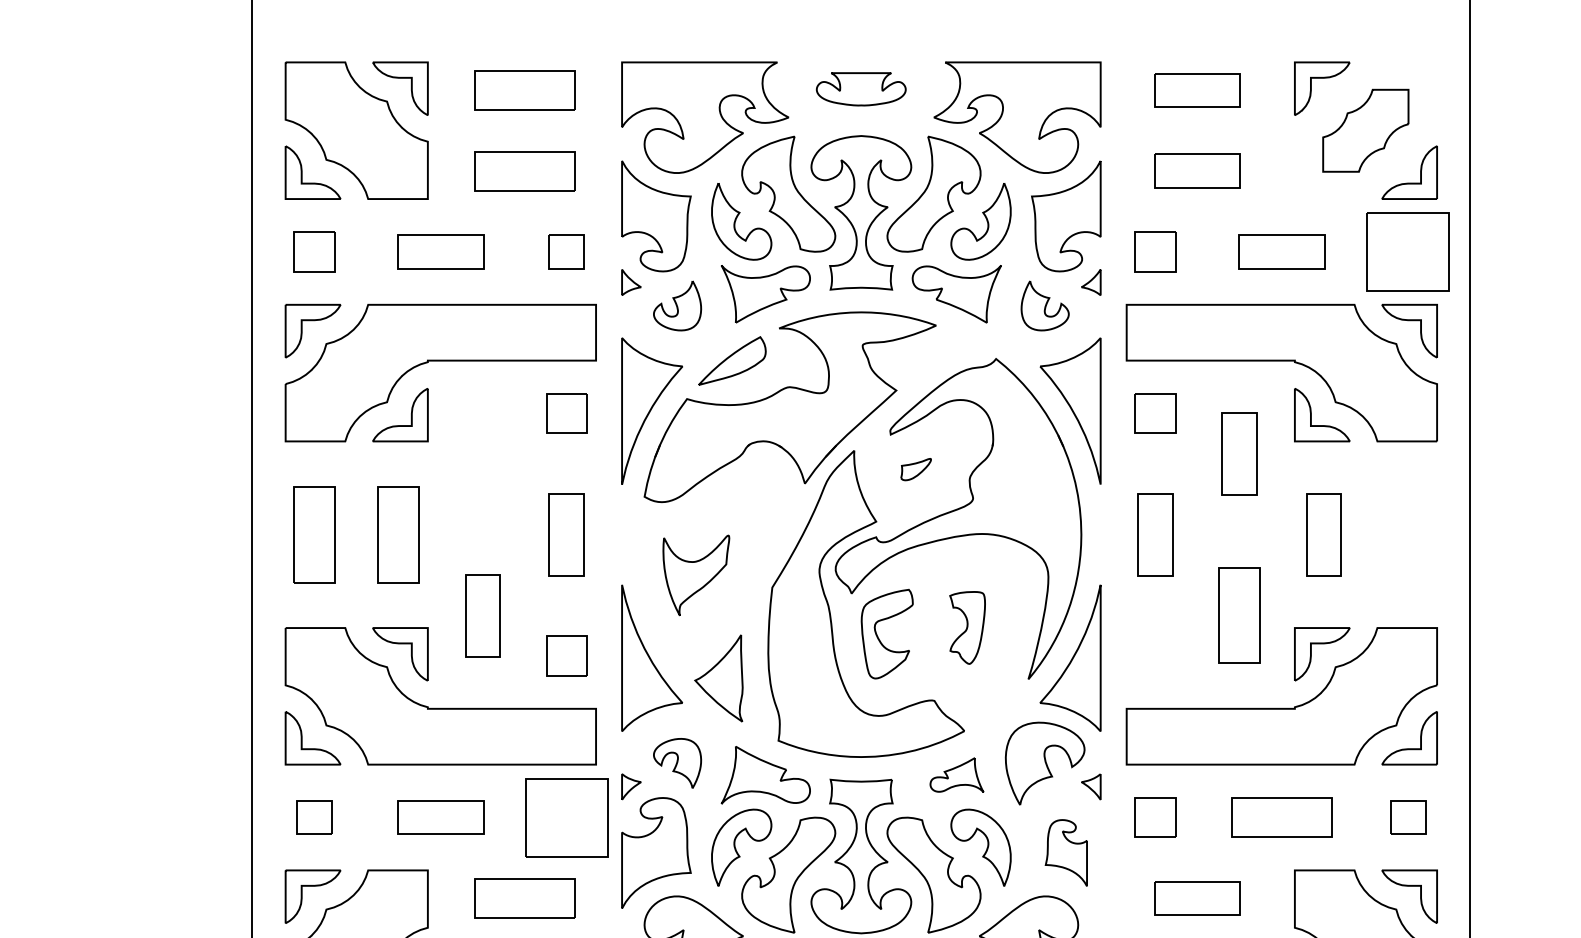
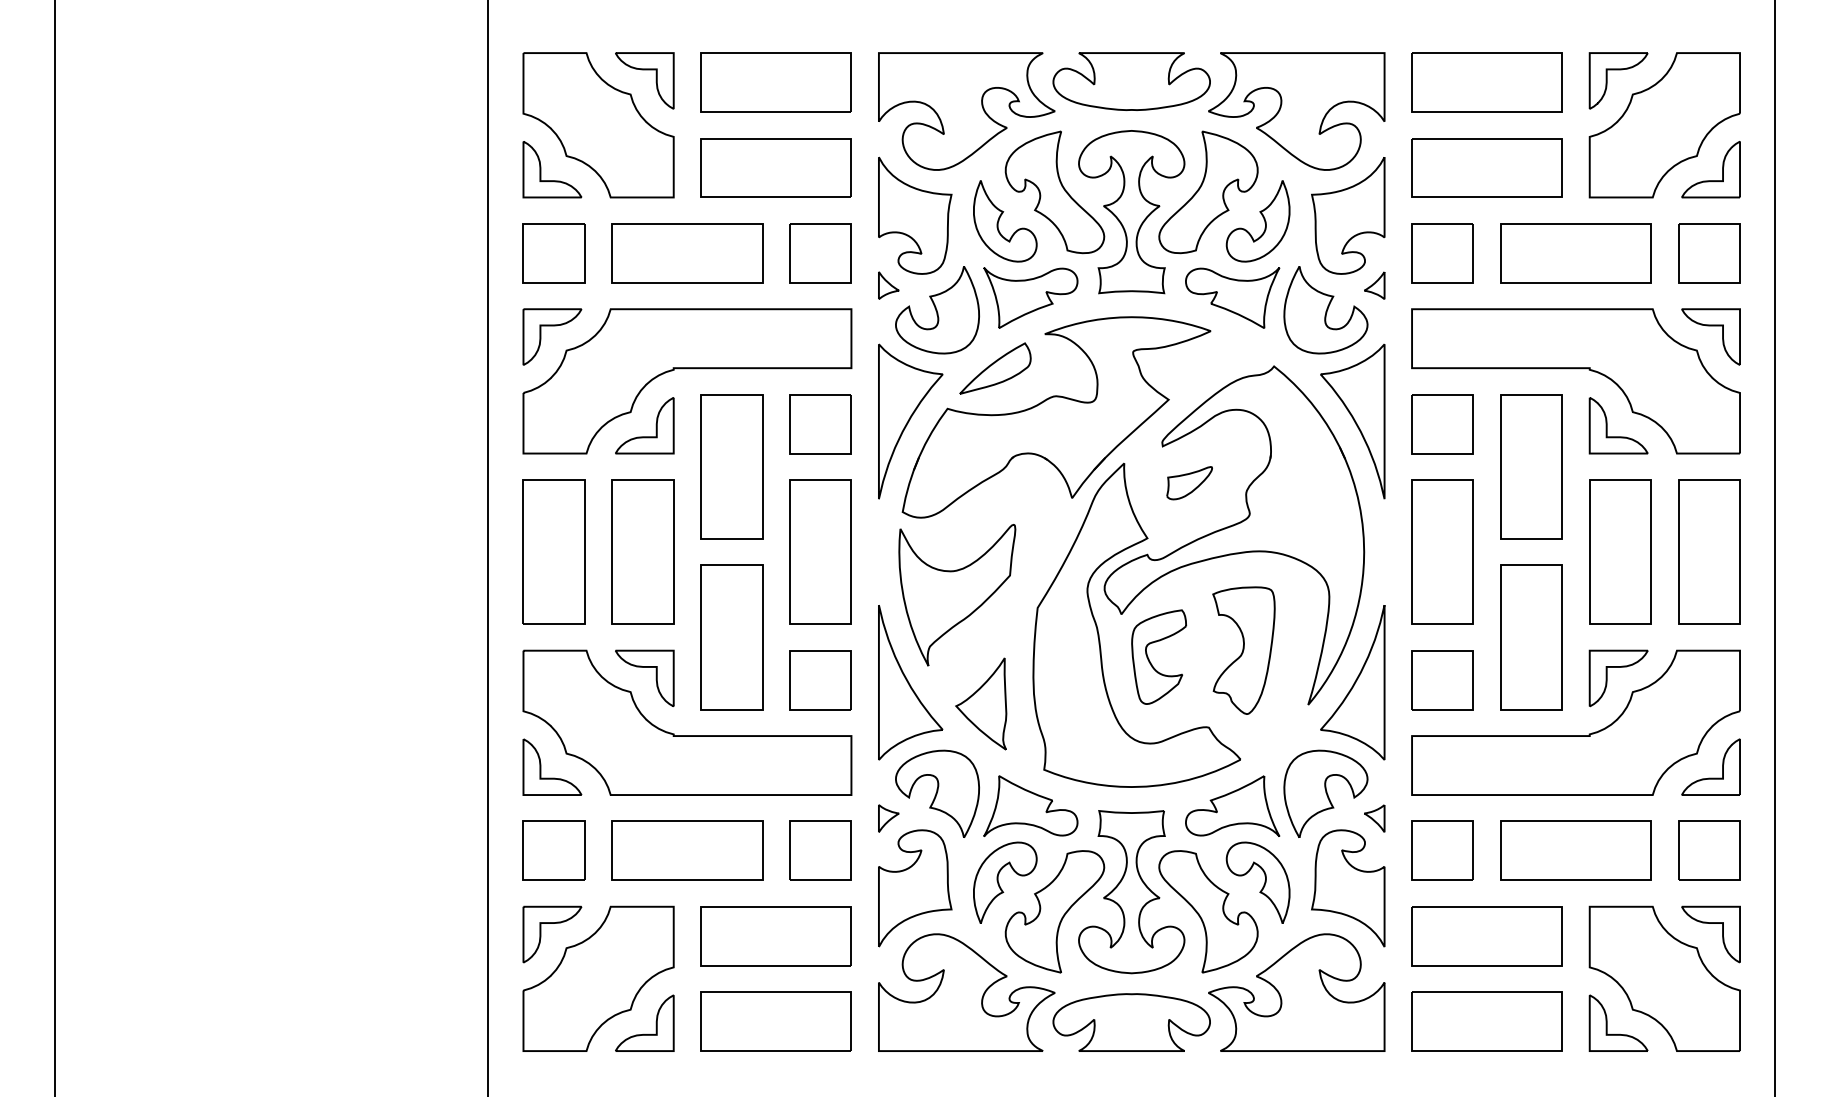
part: (861, 89) -> (1131, 81), size x1.67
part: (524, 90) -> (775, 82), size x1.43
part: (1197, 90) -> (1486, 82), size x1.67
part: (1365, 130) -> (1664, 125), size x1.67
part: (524, 170) -> (775, 167), size x1.43
part: (1197, 170) -> (1486, 167), size x1.67
part: (314, 252) -> (553, 253), size x1.43
part: (440, 252) -> (687, 253), size x1.67
part: (566, 252) -> (820, 253), size x1.67
part: (1155, 252) -> (1442, 253), size x1.43
part: (1281, 252) -> (1575, 253), size x1.67
part: (1408, 252) -> (1709, 253), size x0.71
part: (677, 306) -> (937, 310), size x1.67
part: (1044, 306) -> (1325, 310), size x1.67
part: (566, 413) -> (820, 424), size x1.43
part: (1155, 413) -> (1442, 424), size x1.43
part: (482, 453) -> (731, 466), added
part: (1239, 453) -> (1531, 466), size x1.67
part: (916, 469) -> (1189, 483), size x1.43
part: (314, 534) -> (553, 551), size x1.43
part: (398, 534) -> (642, 551), size x1.43
part: (566, 534) -> (820, 551), size x1.67
part: (1155, 534) -> (1442, 551), size x1.67
part: (1323, 534) -> (1620, 551), size x1.67
part: (1408, 534) -> (1709, 551), added
part: (696, 575) -> (957, 595), size x1.67
part: (482, 615) -> (731, 637), size x1.67
part: (1239, 615) -> (1531, 637), size x1.43
part: (967, 627) -> (1243, 650), size x1.67
part: (566, 656) -> (820, 680), size x1.43
part: (1155, 656) -> (1442, 680), added
part: (677, 763) -> (937, 793), size x1.67
part: (956, 774) -> (1232, 805), size x1.67
part: (314, 817) -> (553, 850), size x1.67
part: (440, 817) -> (687, 850), size x1.67
part: (566, 817) -> (820, 850), size x0.71
part: (1155, 817) -> (1442, 850), size x1.43
part: (1281, 817) -> (1575, 850), size x1.43
part: (1408, 817) -> (1709, 850), size x1.67
part: (1066, 853) -> (1348, 888), size x1.67
part: (524, 898) -> (775, 936), size x1.43
part: (1197, 898) -> (1486, 936), size x1.67

